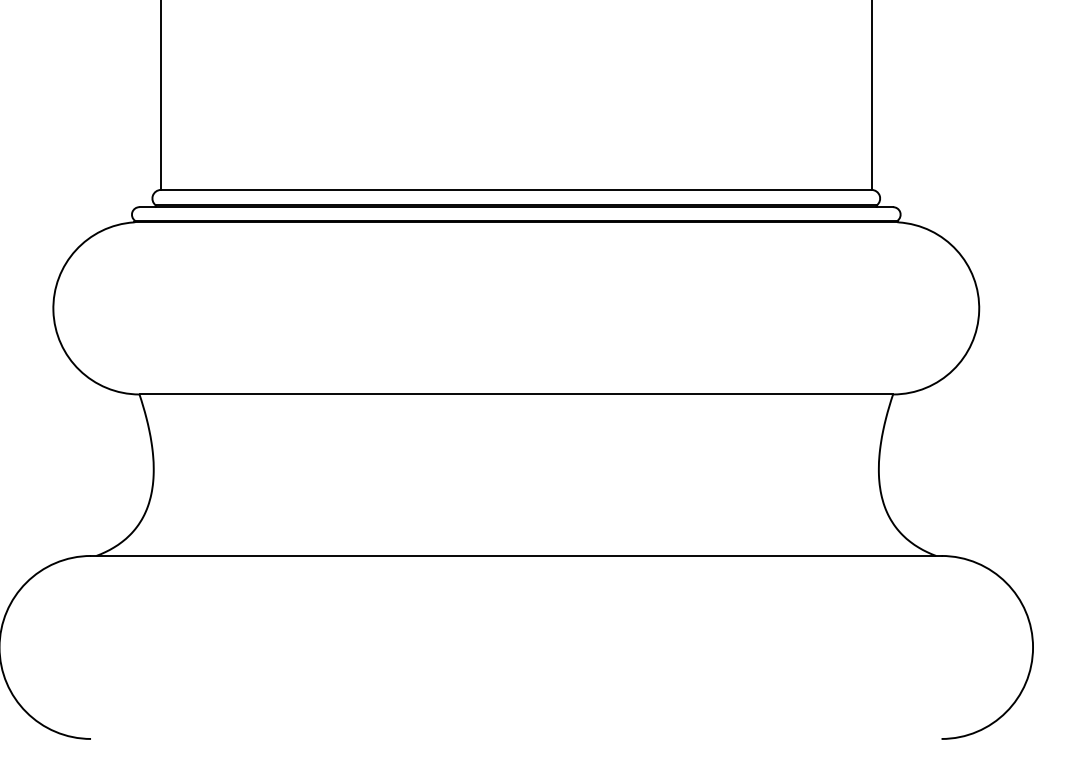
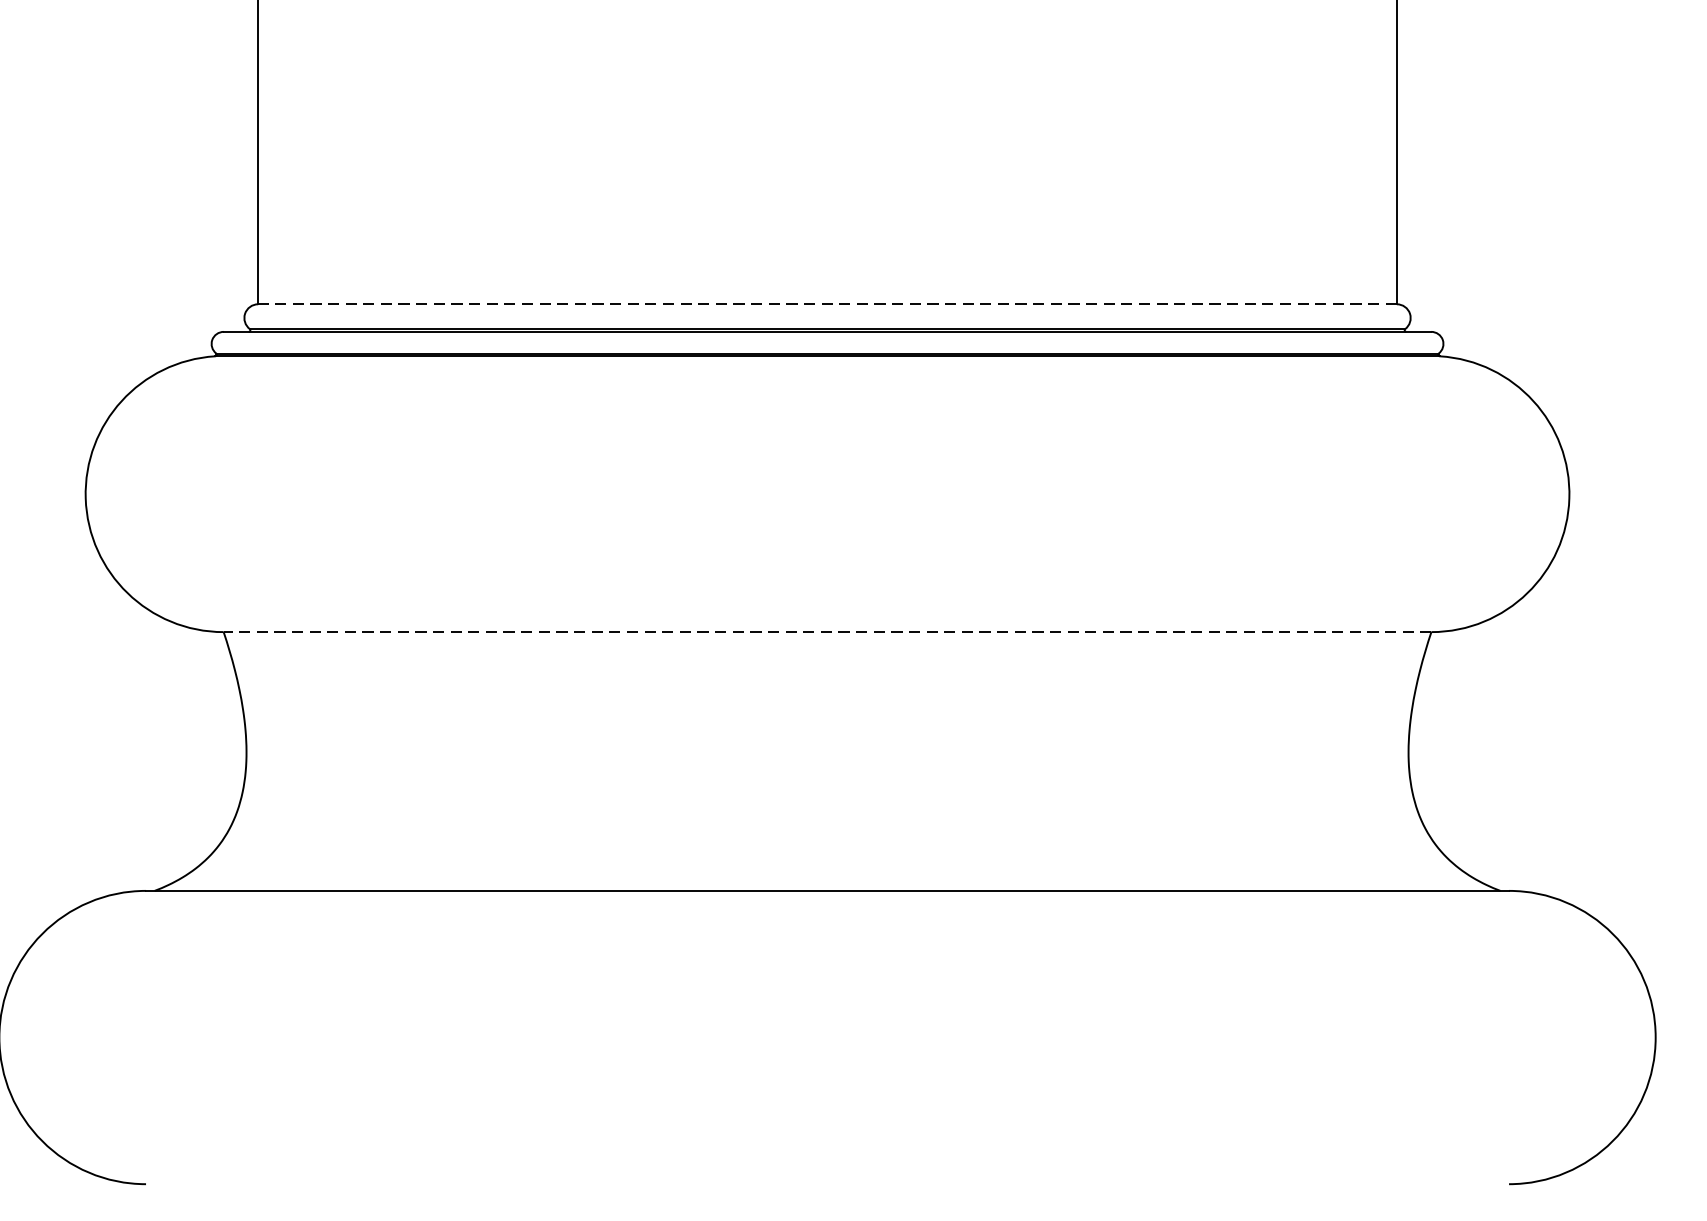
line: (515, 189) -> (826, 303), solid -> dashed
line: (516, 394) -> (827, 632), solid -> dashed

